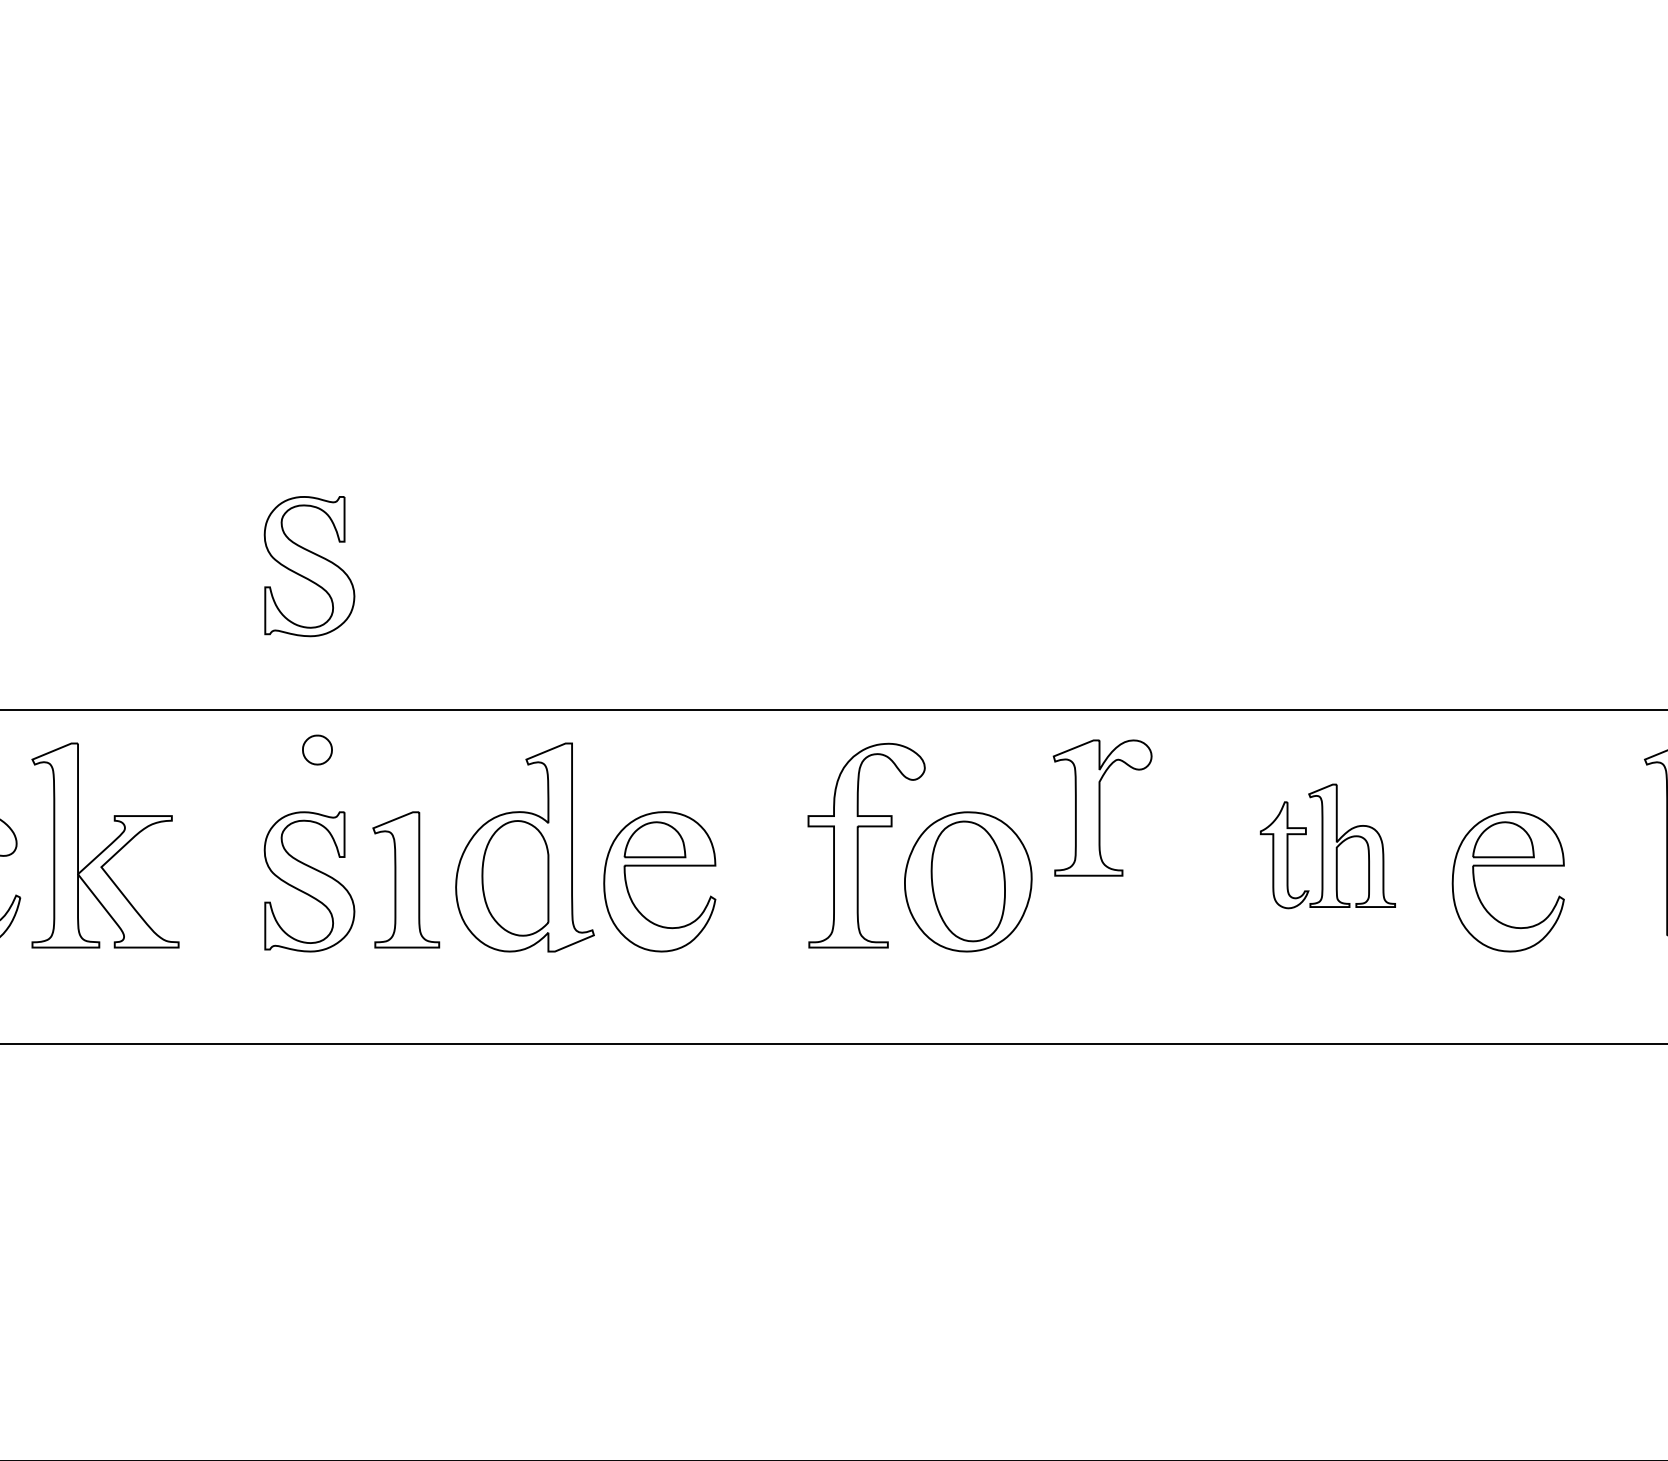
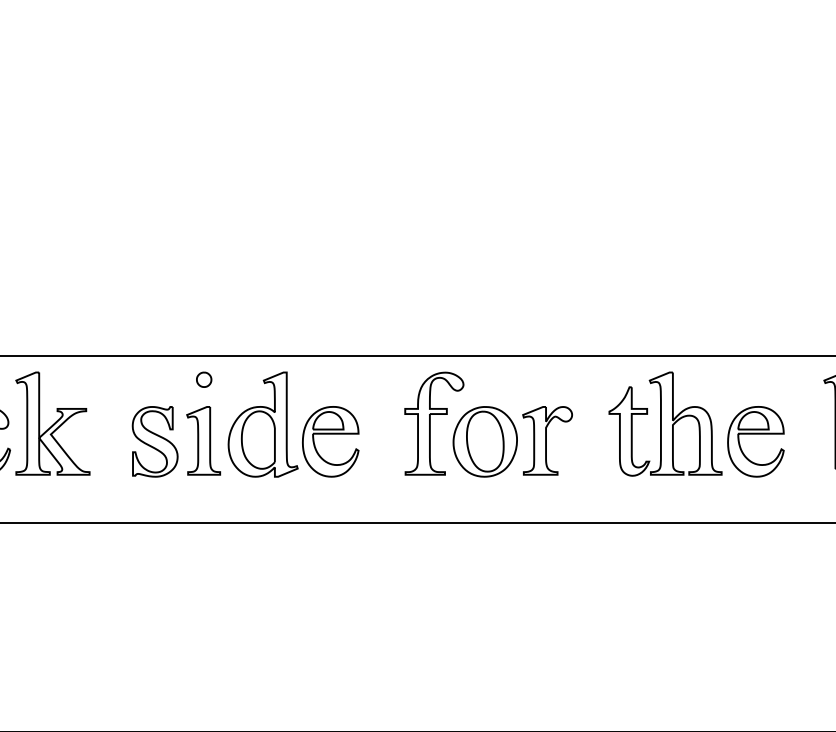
part: (308, 565) -> (154, 283), removed
part: (318, 749) -> (204, 379), moved
part: (1102, 807) -> (547, 440), moved
part: (1327, 845) -> (665, 423), size x1.67

